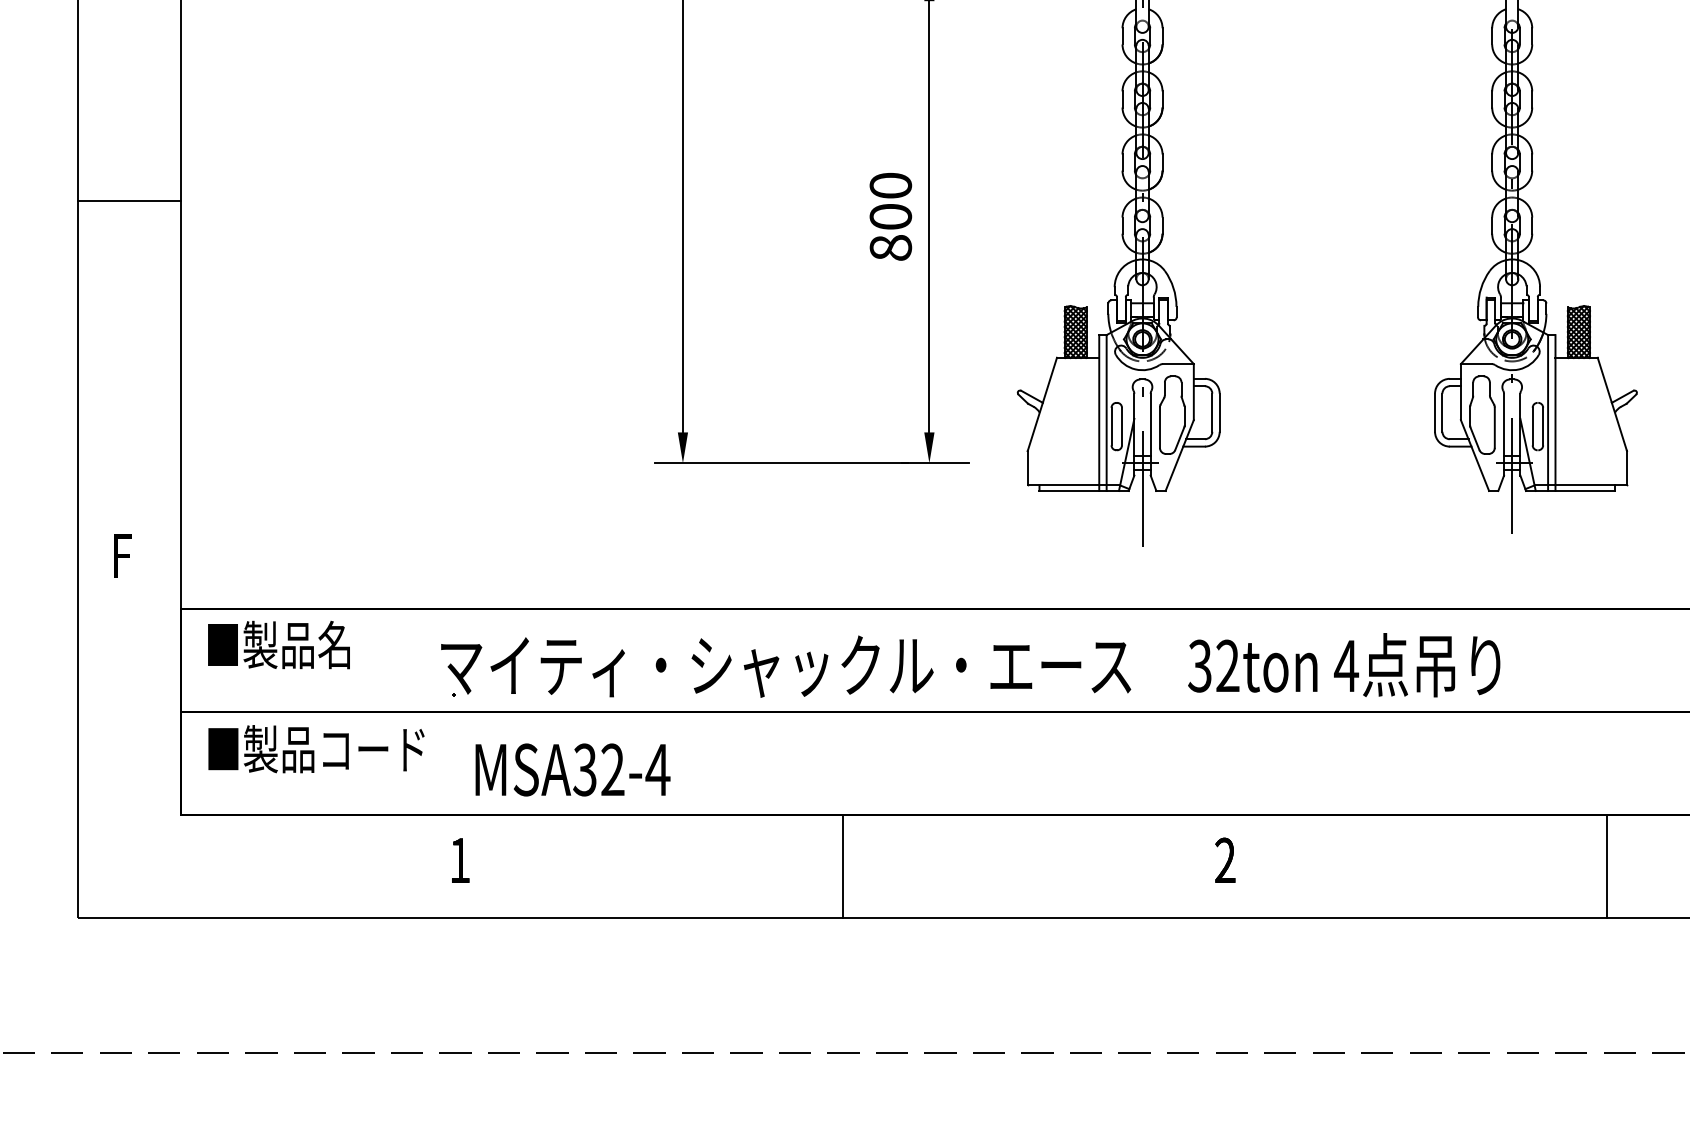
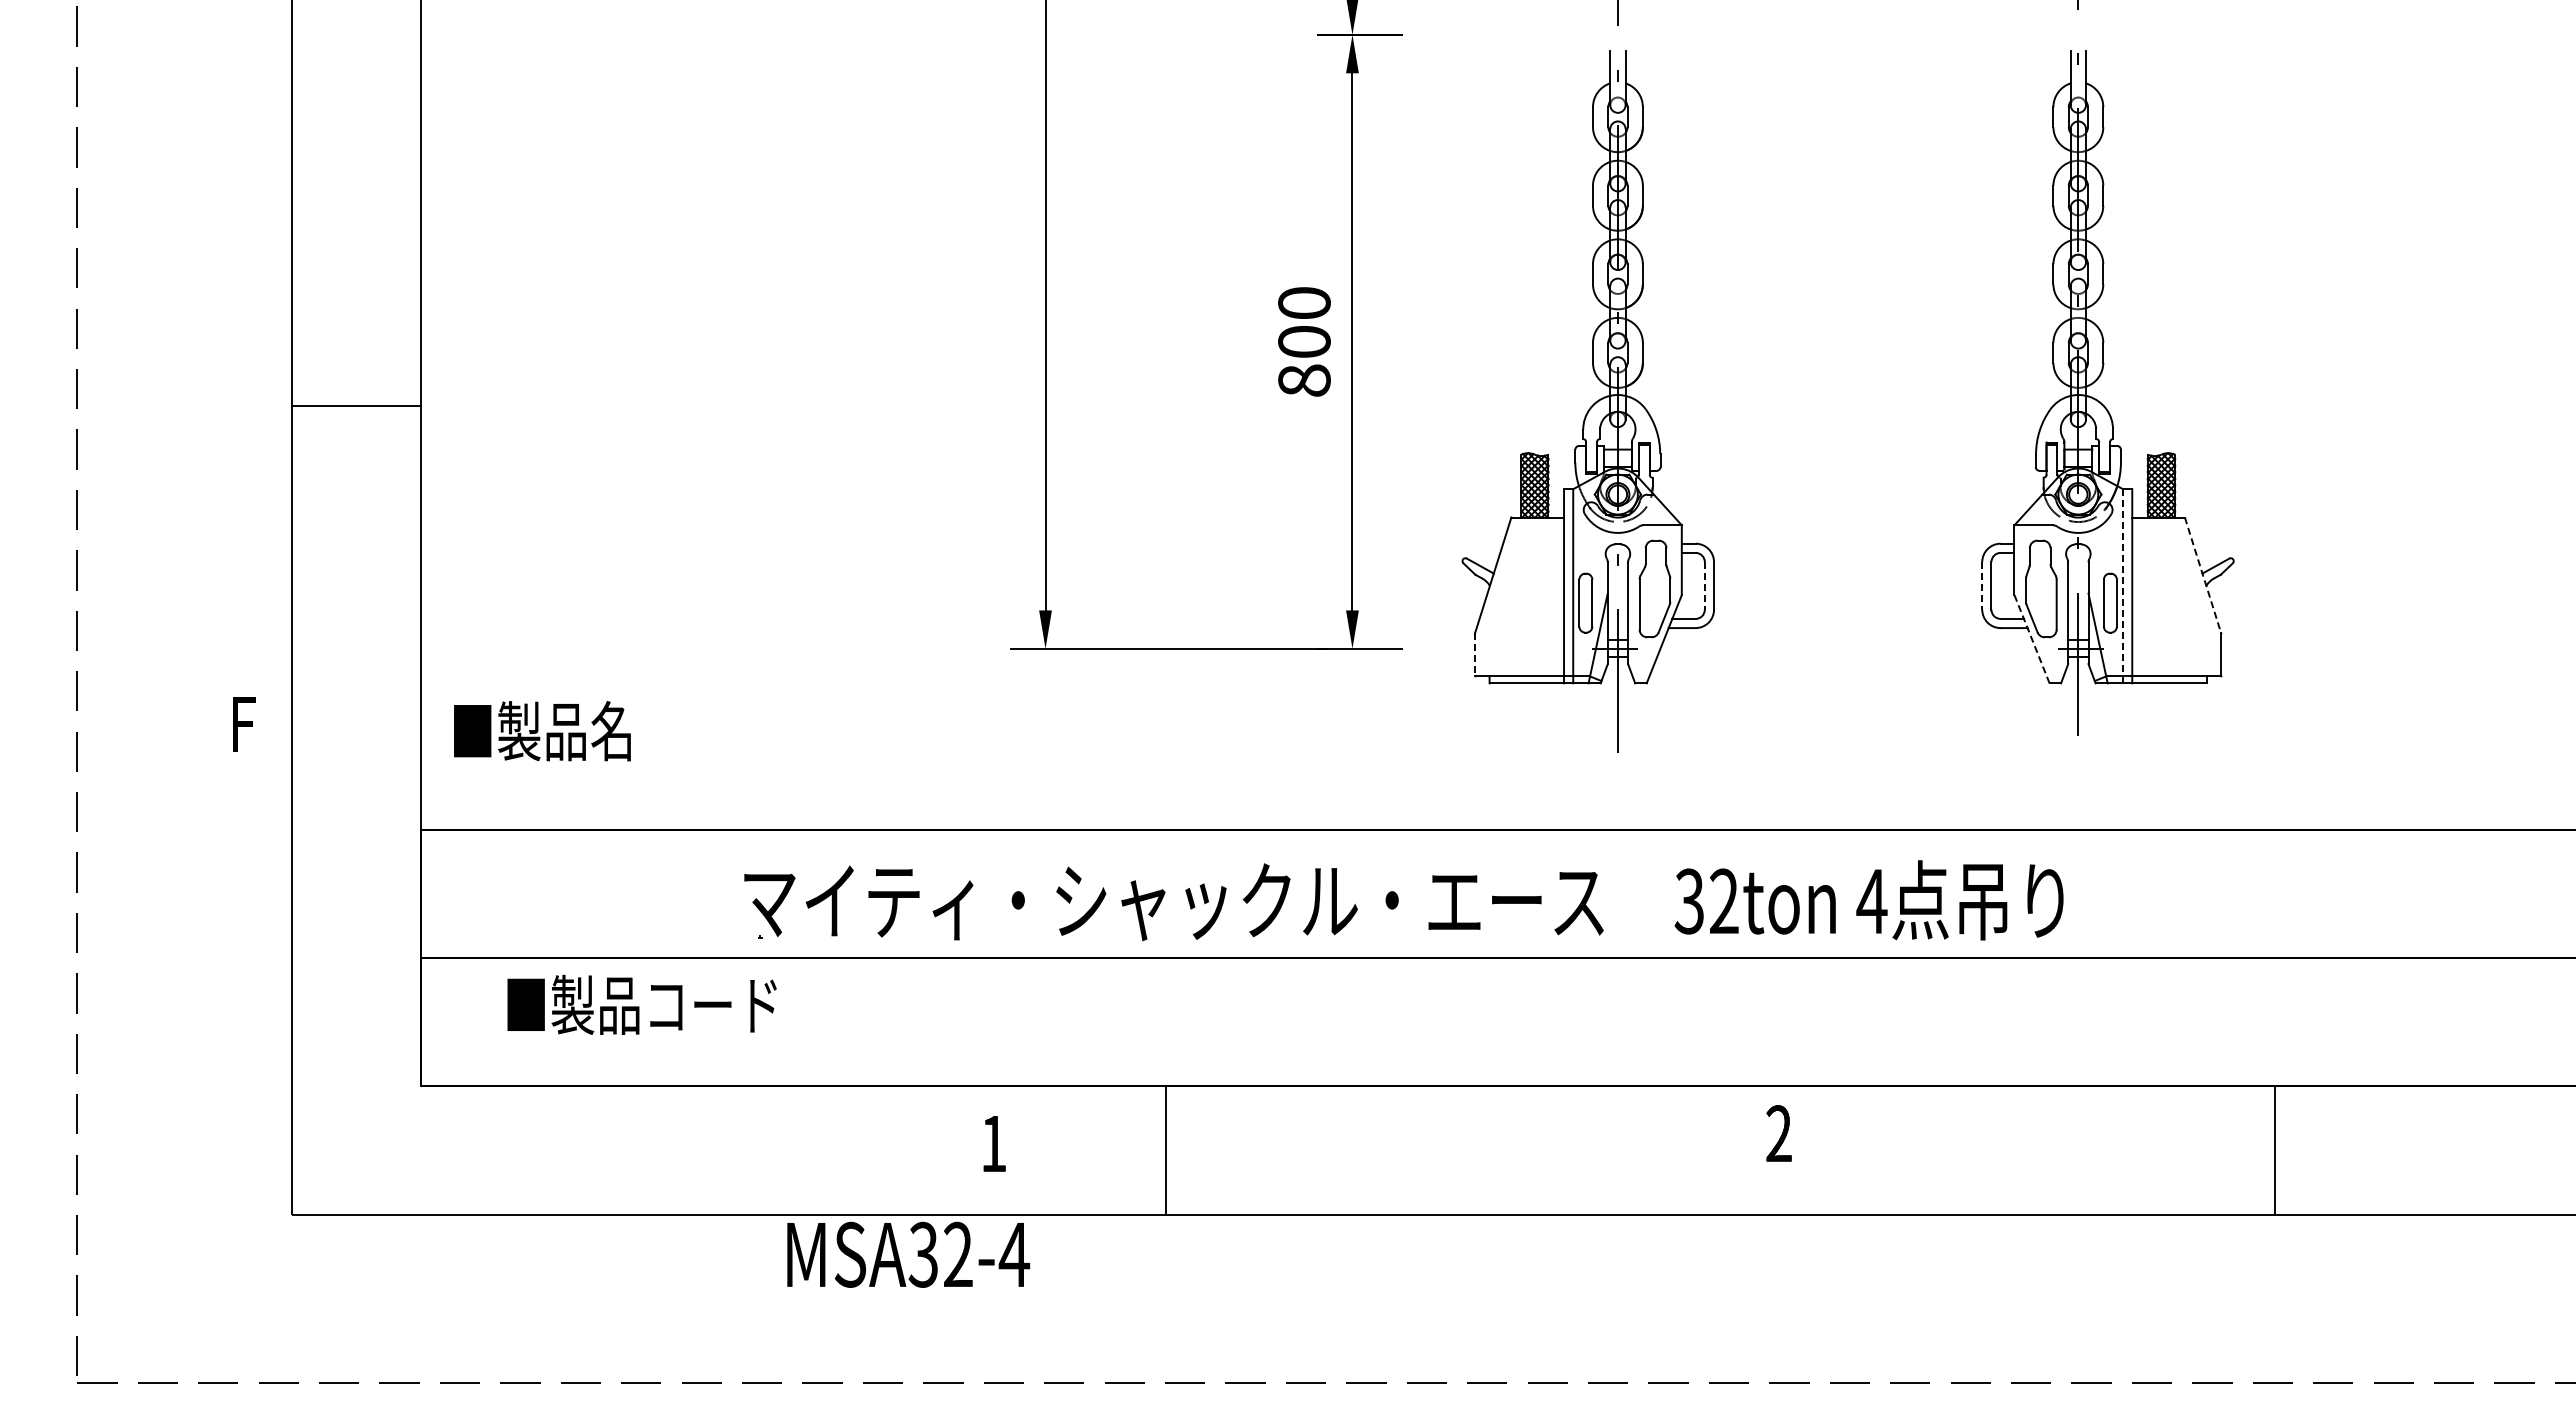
line: (128, 201) -> (355, 405), moved
line: (1612, 404) -> (2203, 575), solid -> dashed
line: (1212, 412) -> (1704, 585), solid -> dashed
line: (1435, 412) -> (1982, 585), solid -> dashed
line: (1548, 413) -> (2123, 586), solid -> dashed
line: (1475, 455) -> (2032, 639), solid -> dashed
line: (1028, 468) -> (1475, 655), solid -> dashed
text: (122, 556) -> (244, 724), moved
text: (279, 645) -> (542, 731), moved
text: (316, 748) -> (641, 1004), moved
text: (572, 769) -> (908, 1254), moved
text: (460, 860) -> (994, 1143), moved
text: (1224, 860) -> (1778, 1133), moved
line: (842, 866) -> (1166, 1150), moved
line: (1607, 866) -> (2274, 1150), moved

